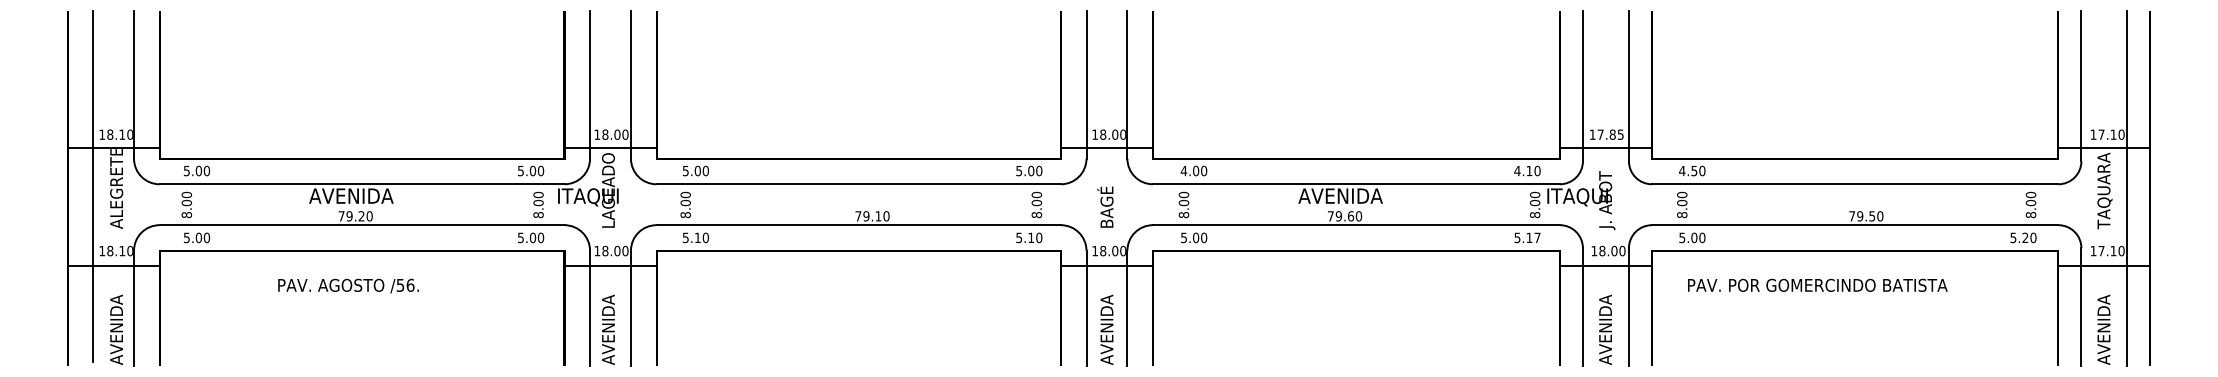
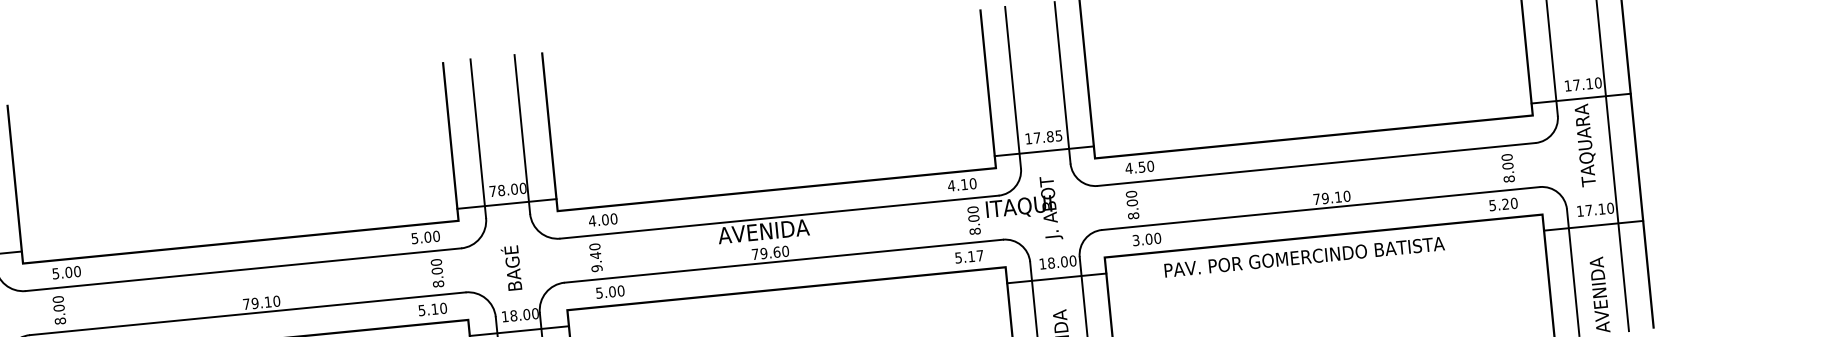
text: (1094, 134) -> (492, 191), 18.00 -> 78.00
text: (1183, 208) -> (595, 261), 8.00 -> 9.40
text: (1872, 216) -> (1338, 197), 79.50 -> 79.10
text: (1682, 237) -> (1136, 240), 5.00 -> 3.00
text: (1817, 284) -> (1304, 256), moved

